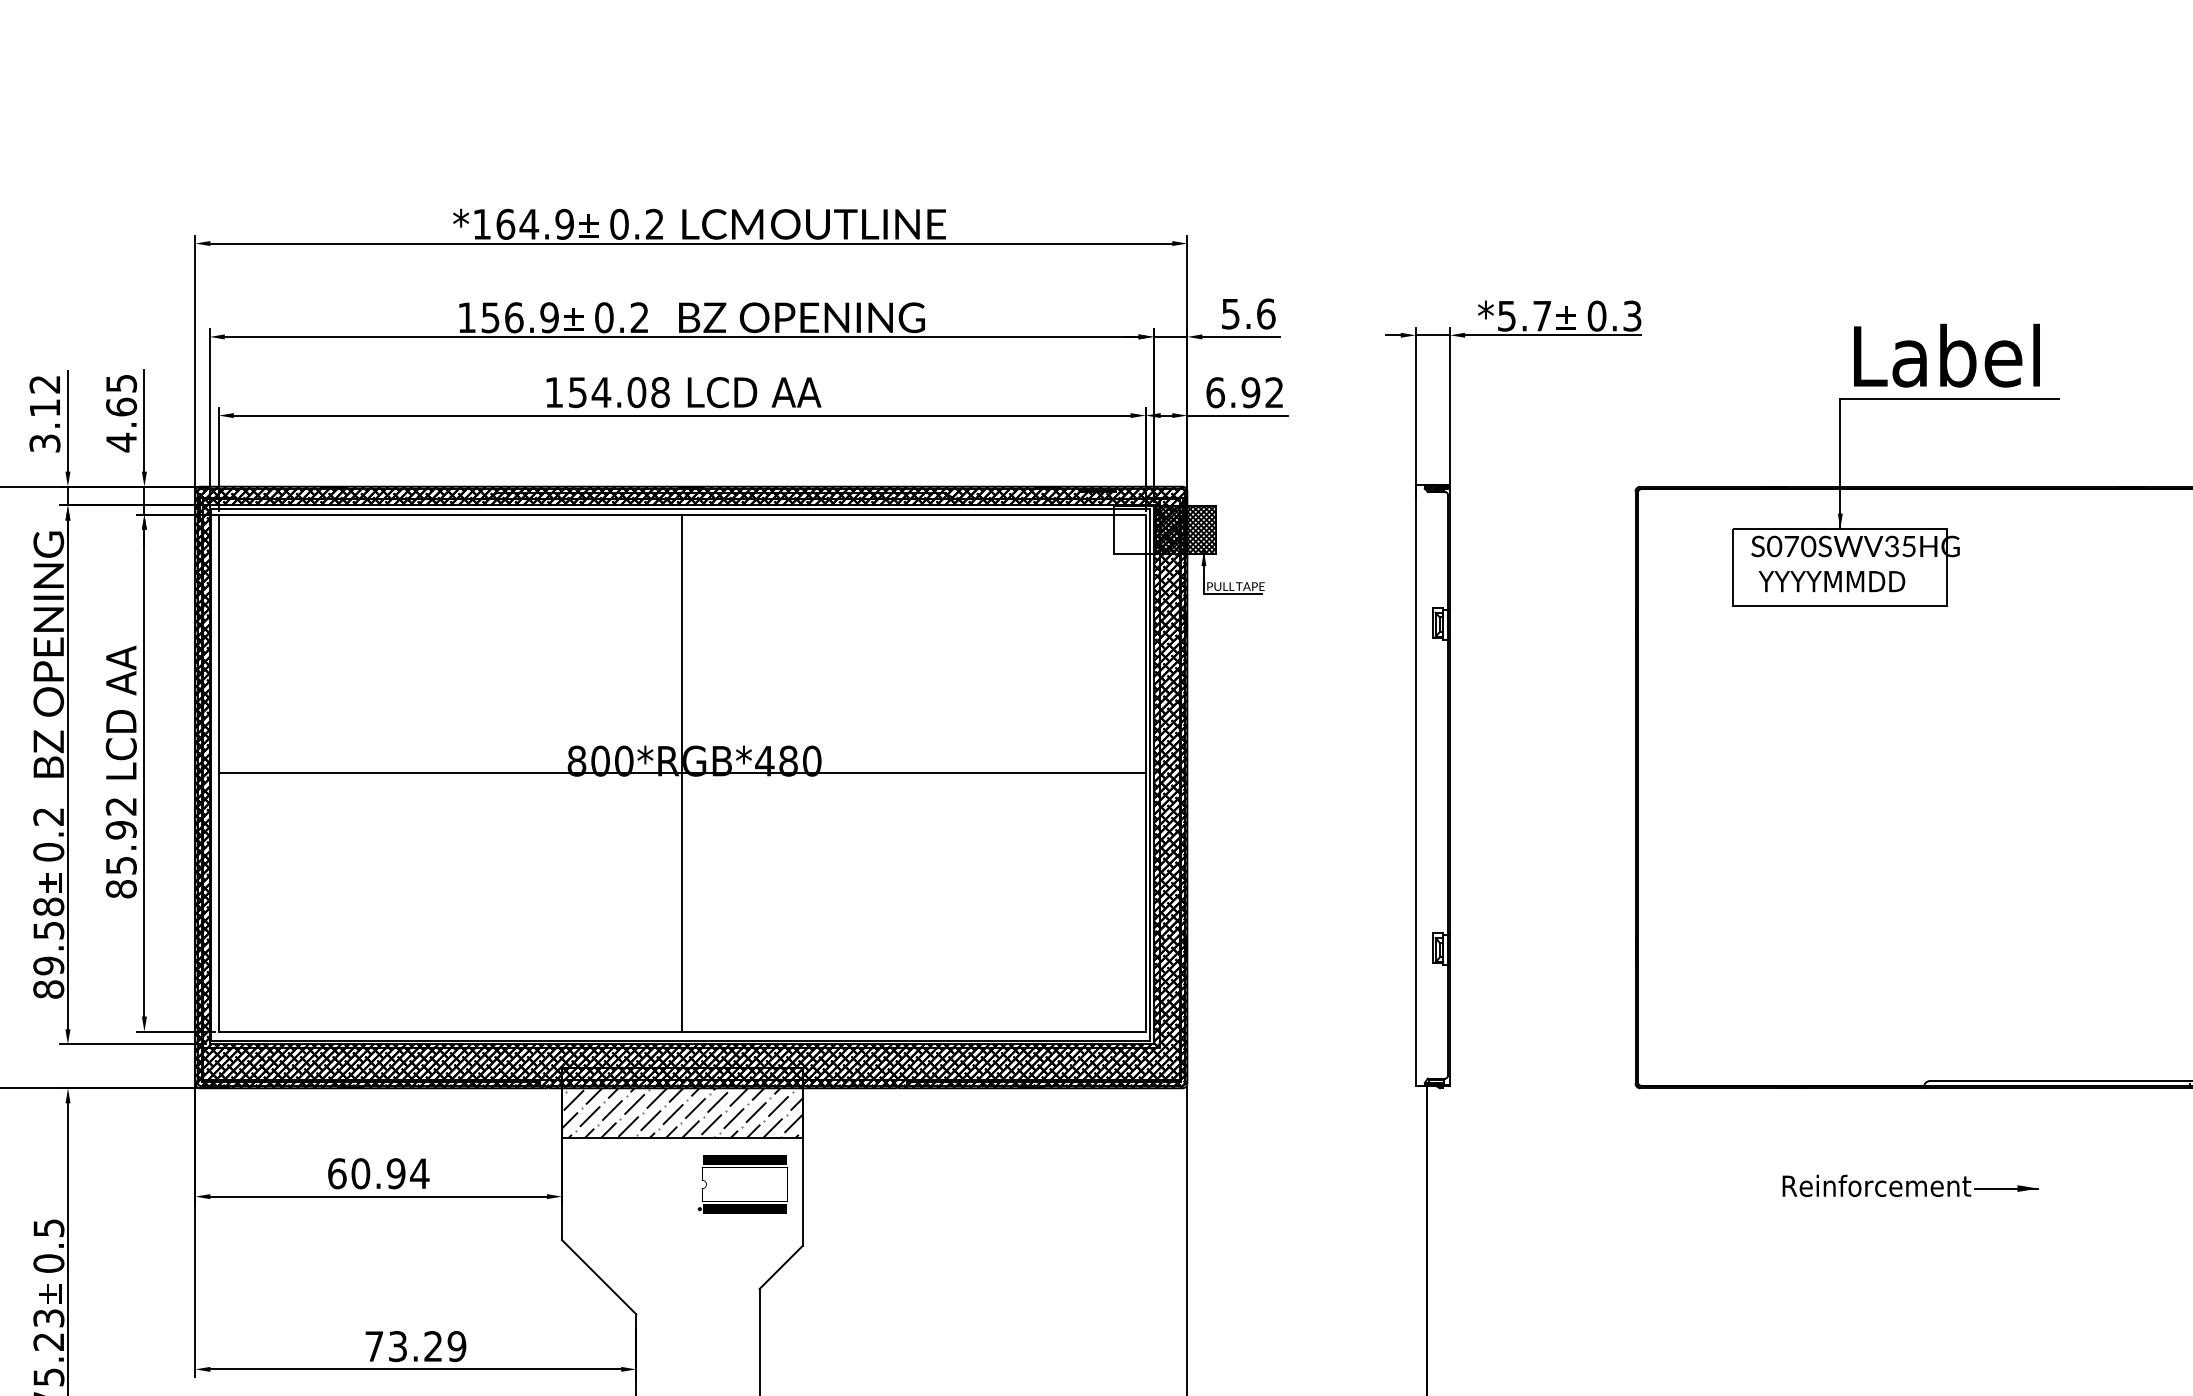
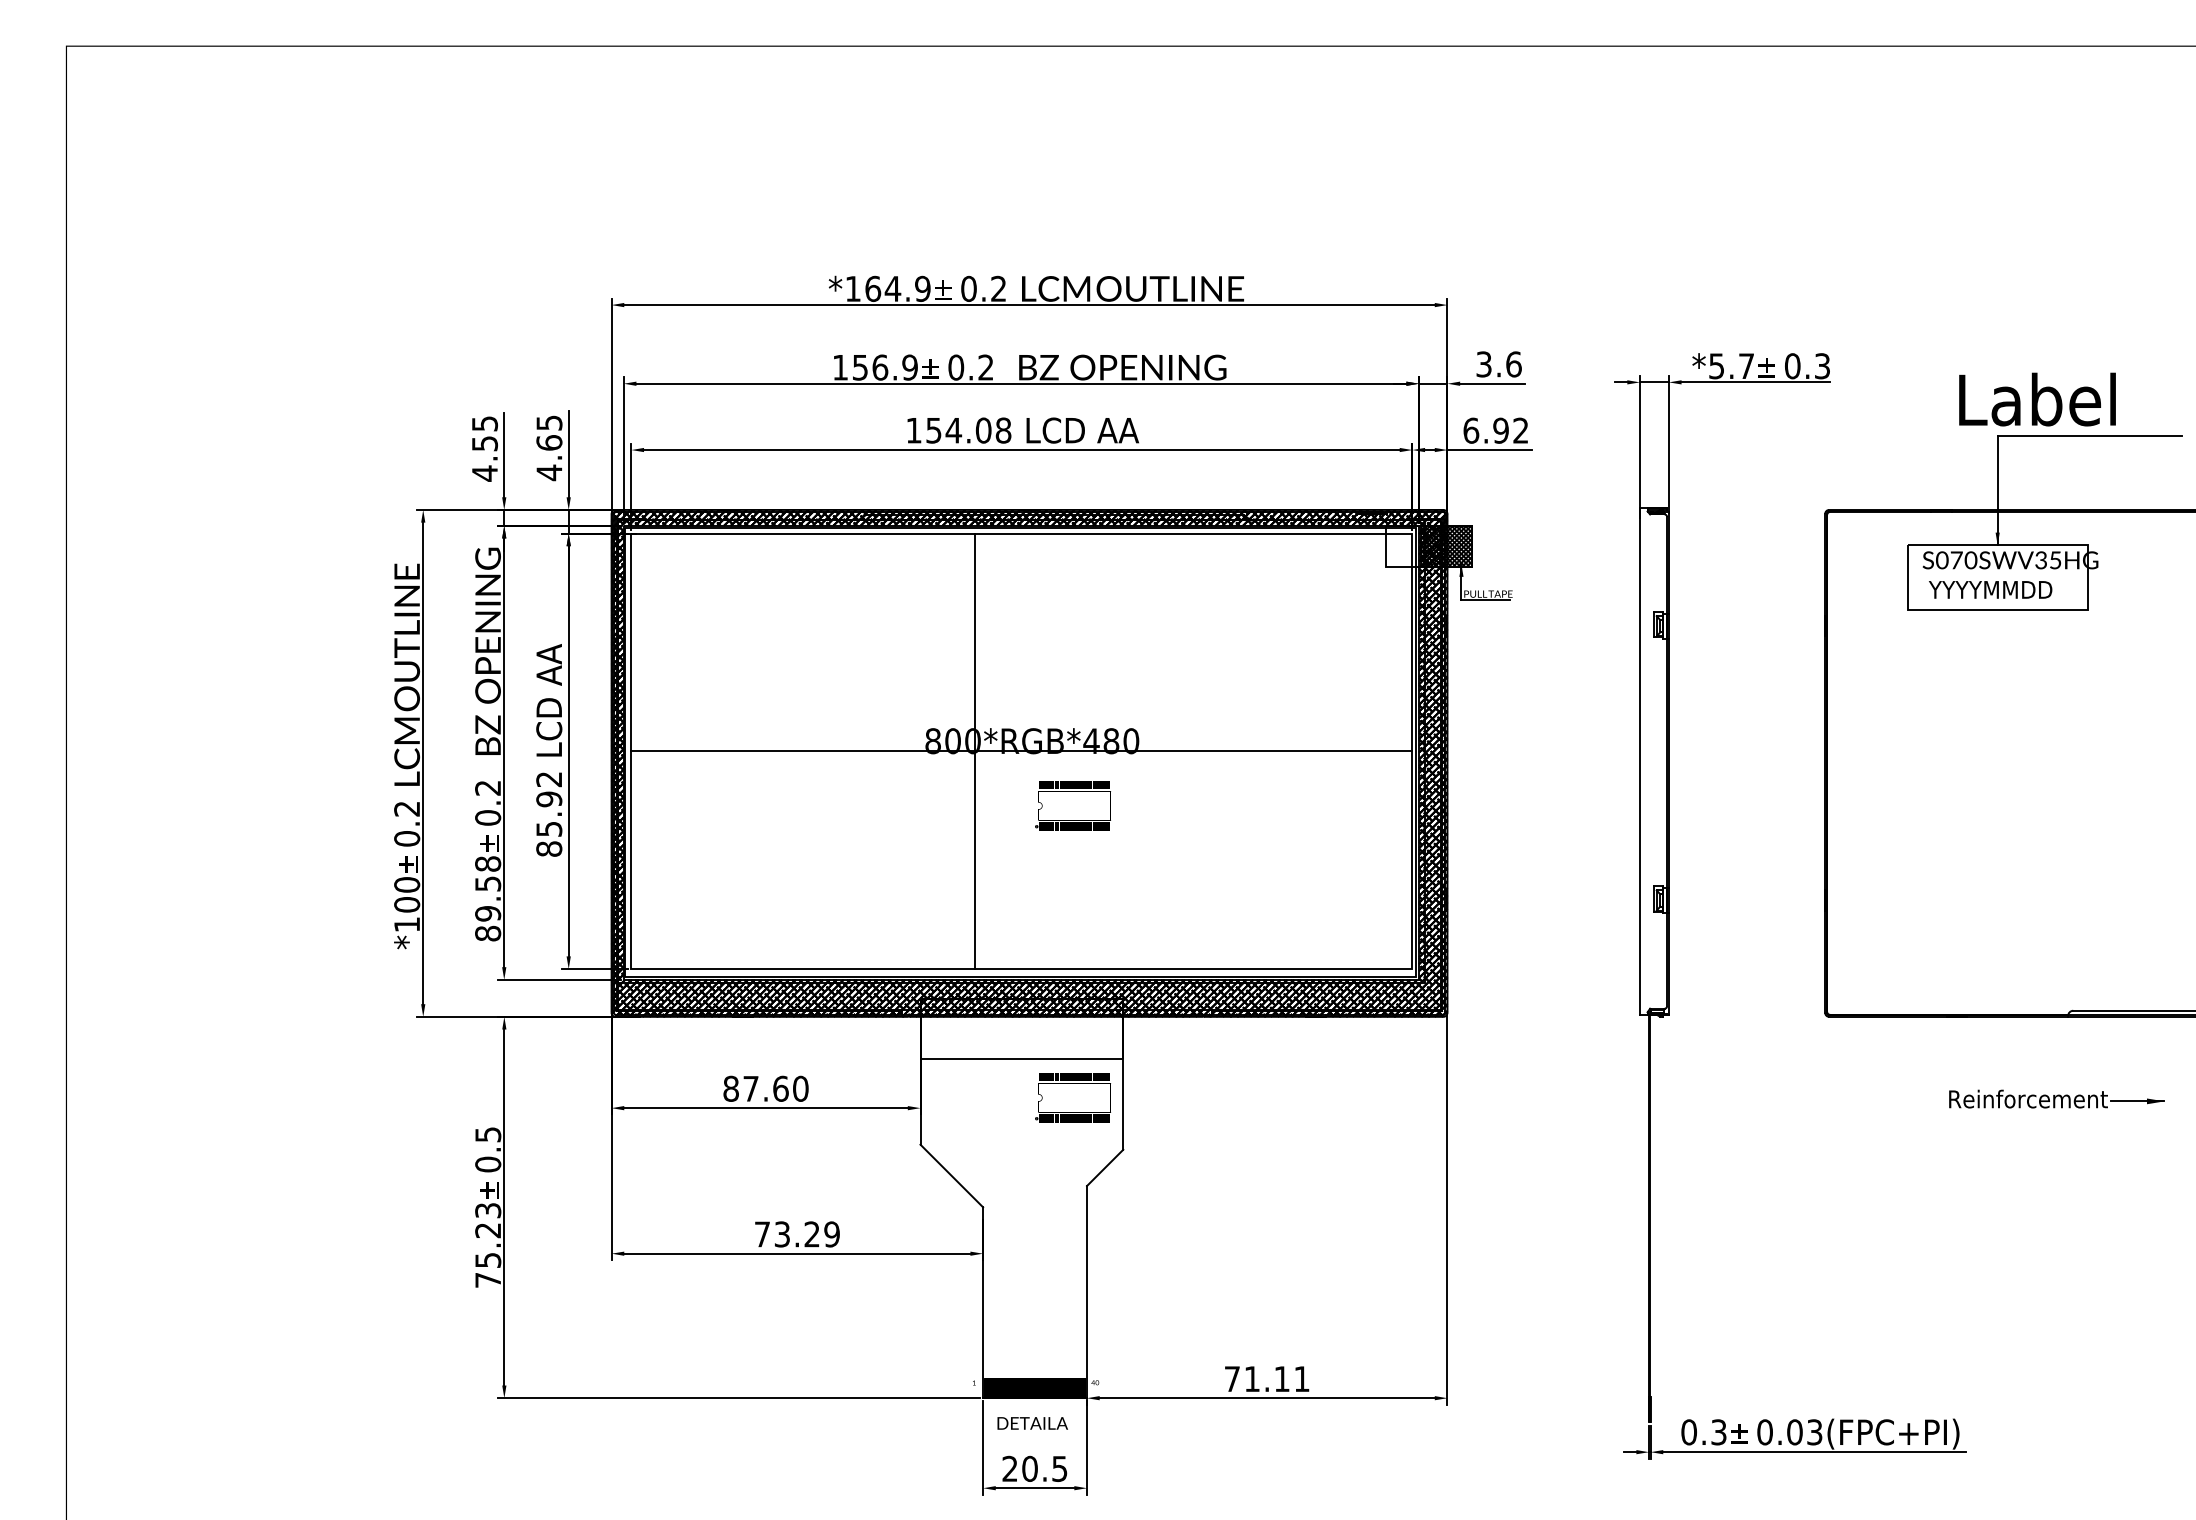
text: (1231, 312) -> (1484, 363), 5.6 -> 3.6
text: (1946, 355) -> (2037, 399), moved
text: (44, 413) -> (484, 448), 3.12 -> 4.55
line: (681, 773) -> (974, 751), moved
part: (742, 837) -> (1072, 805), added
hatch: (681, 1112) -> (1021, 1037), removed
text: (377, 1173) -> (765, 1088), 60.94 -> 87.60

